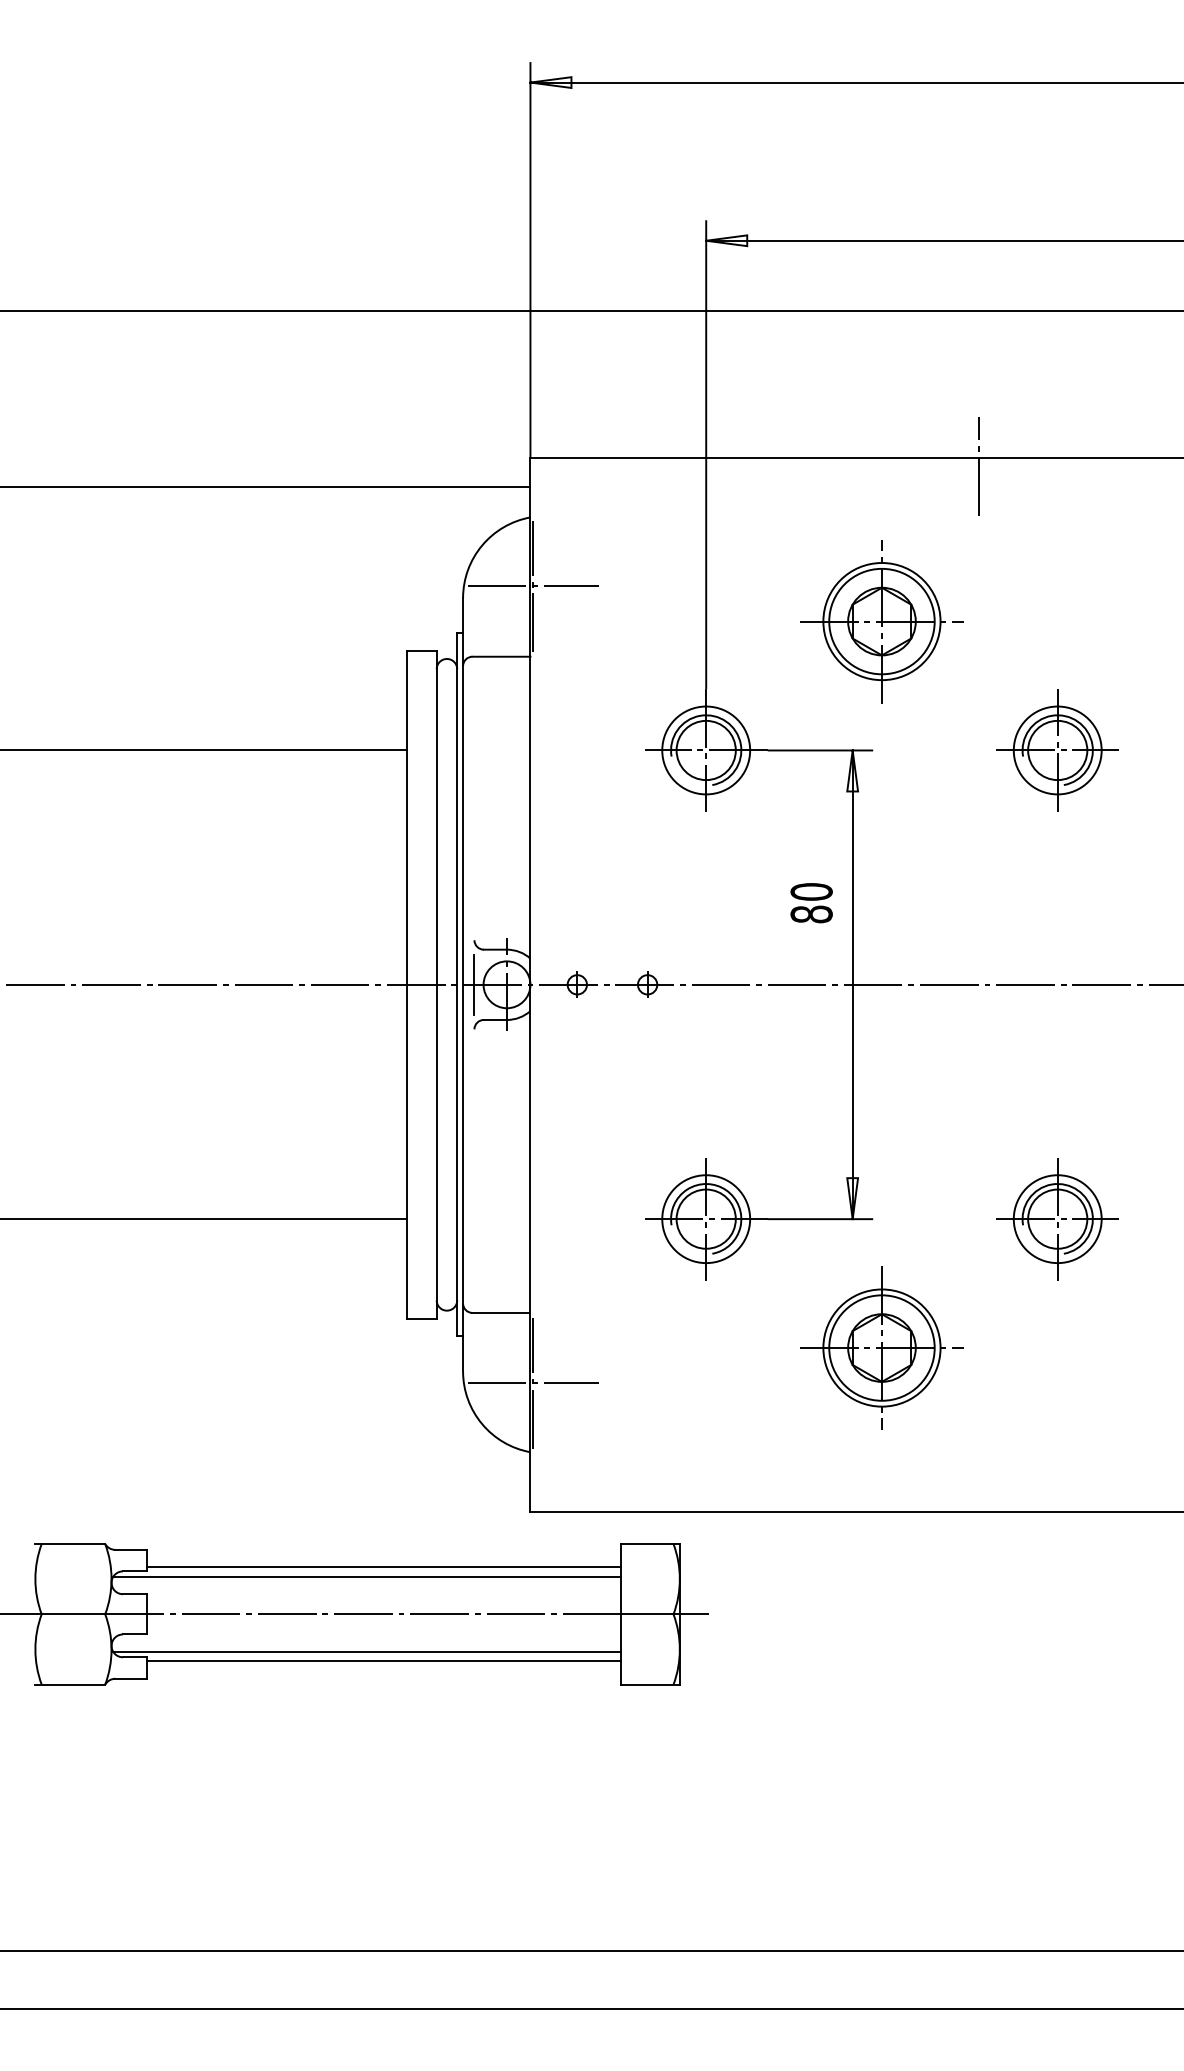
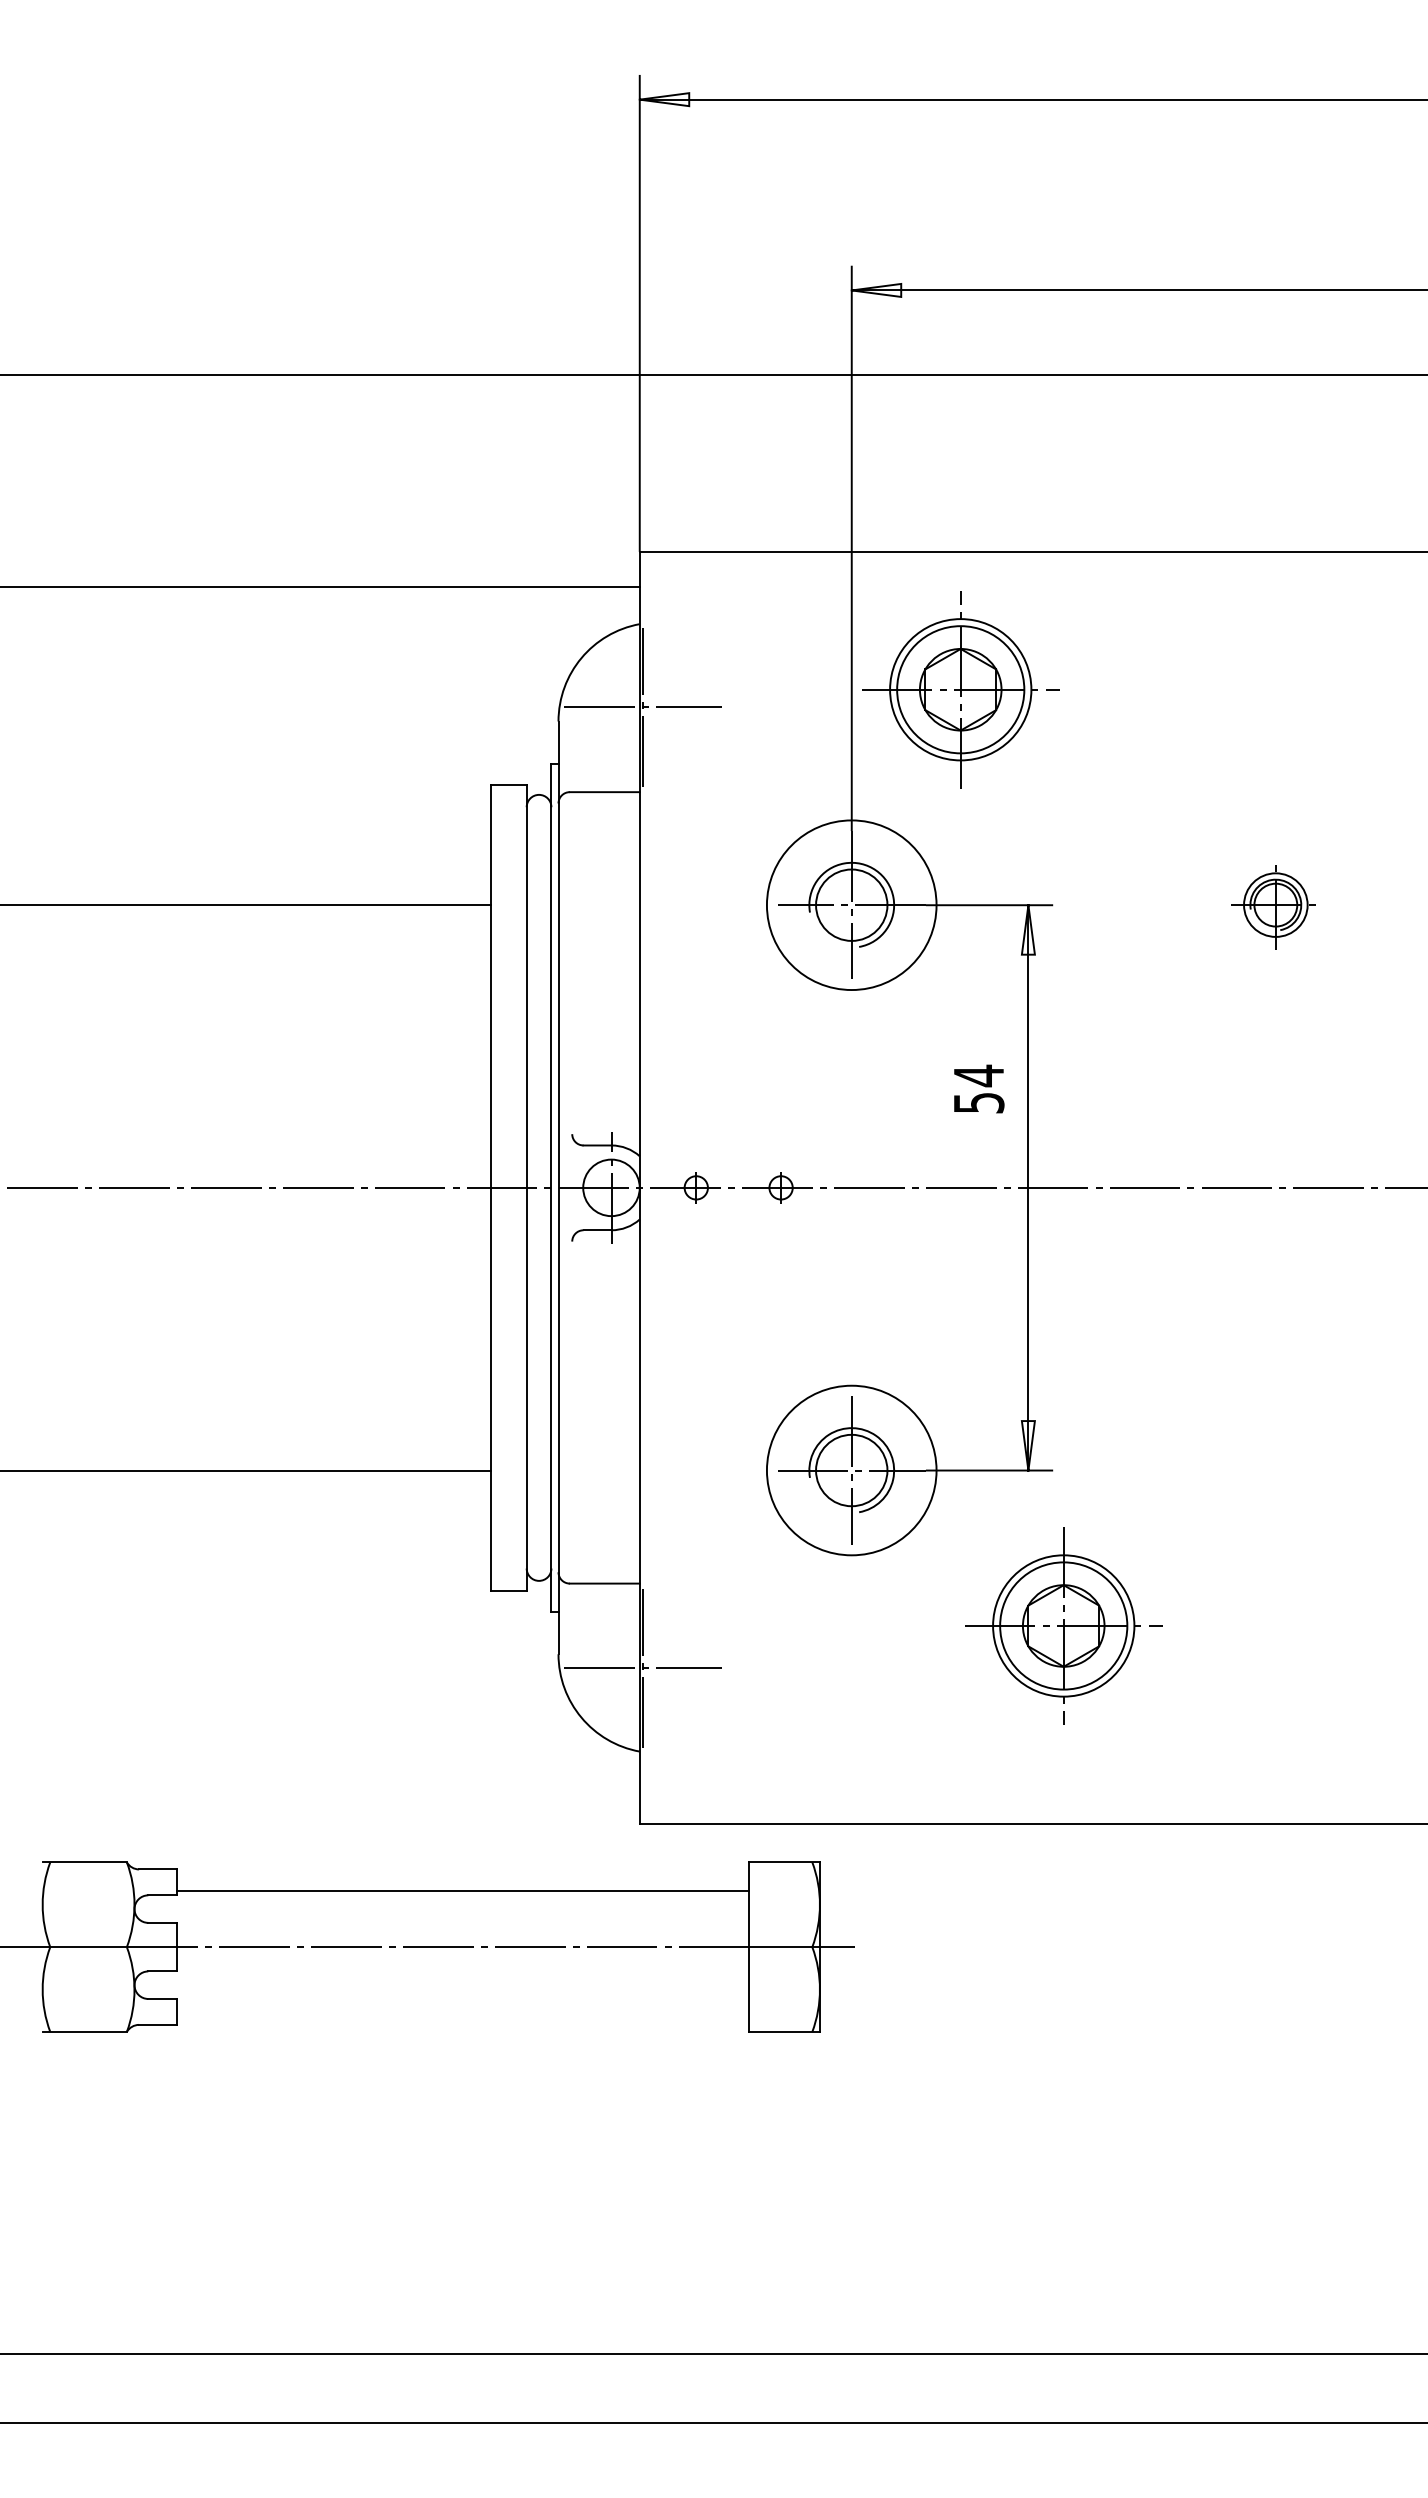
line: (978, 466) -> (1180, 562), removed
part: (881, 621) -> (960, 689), moved
part: (1057, 749) -> (1275, 904), size x0.6
circle: (706, 750) -> (851, 905), size x1.6
text: (811, 902) -> (978, 1088), 80 -> 54
line: (474, 984) -> (572, 1187), removed
circle: (706, 1219) -> (851, 1470), size x1.6
part: (1057, 1219) -> (1275, 1470), removed
line: (366, 1576) -> (442, 1901), removed
line: (366, 1651) -> (442, 1992), removed
line: (383, 1661) -> (462, 2003), removed

